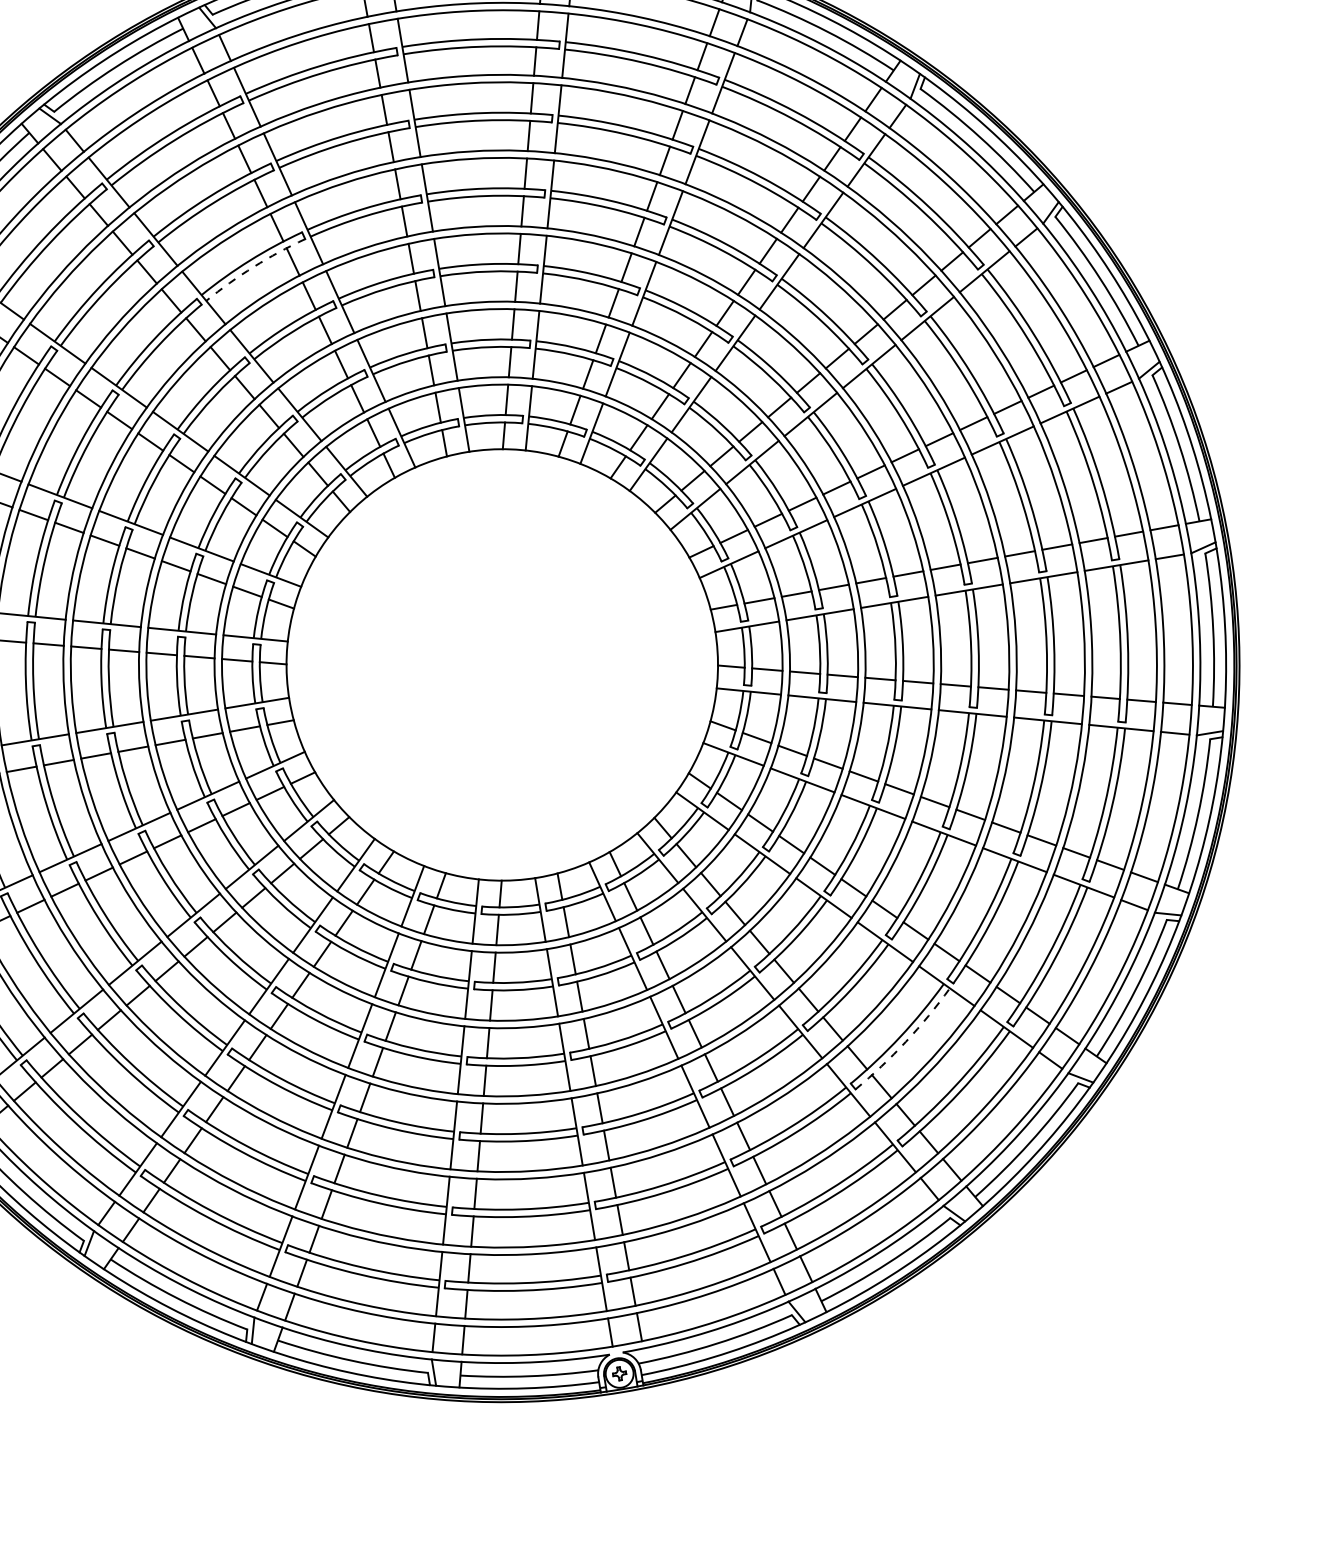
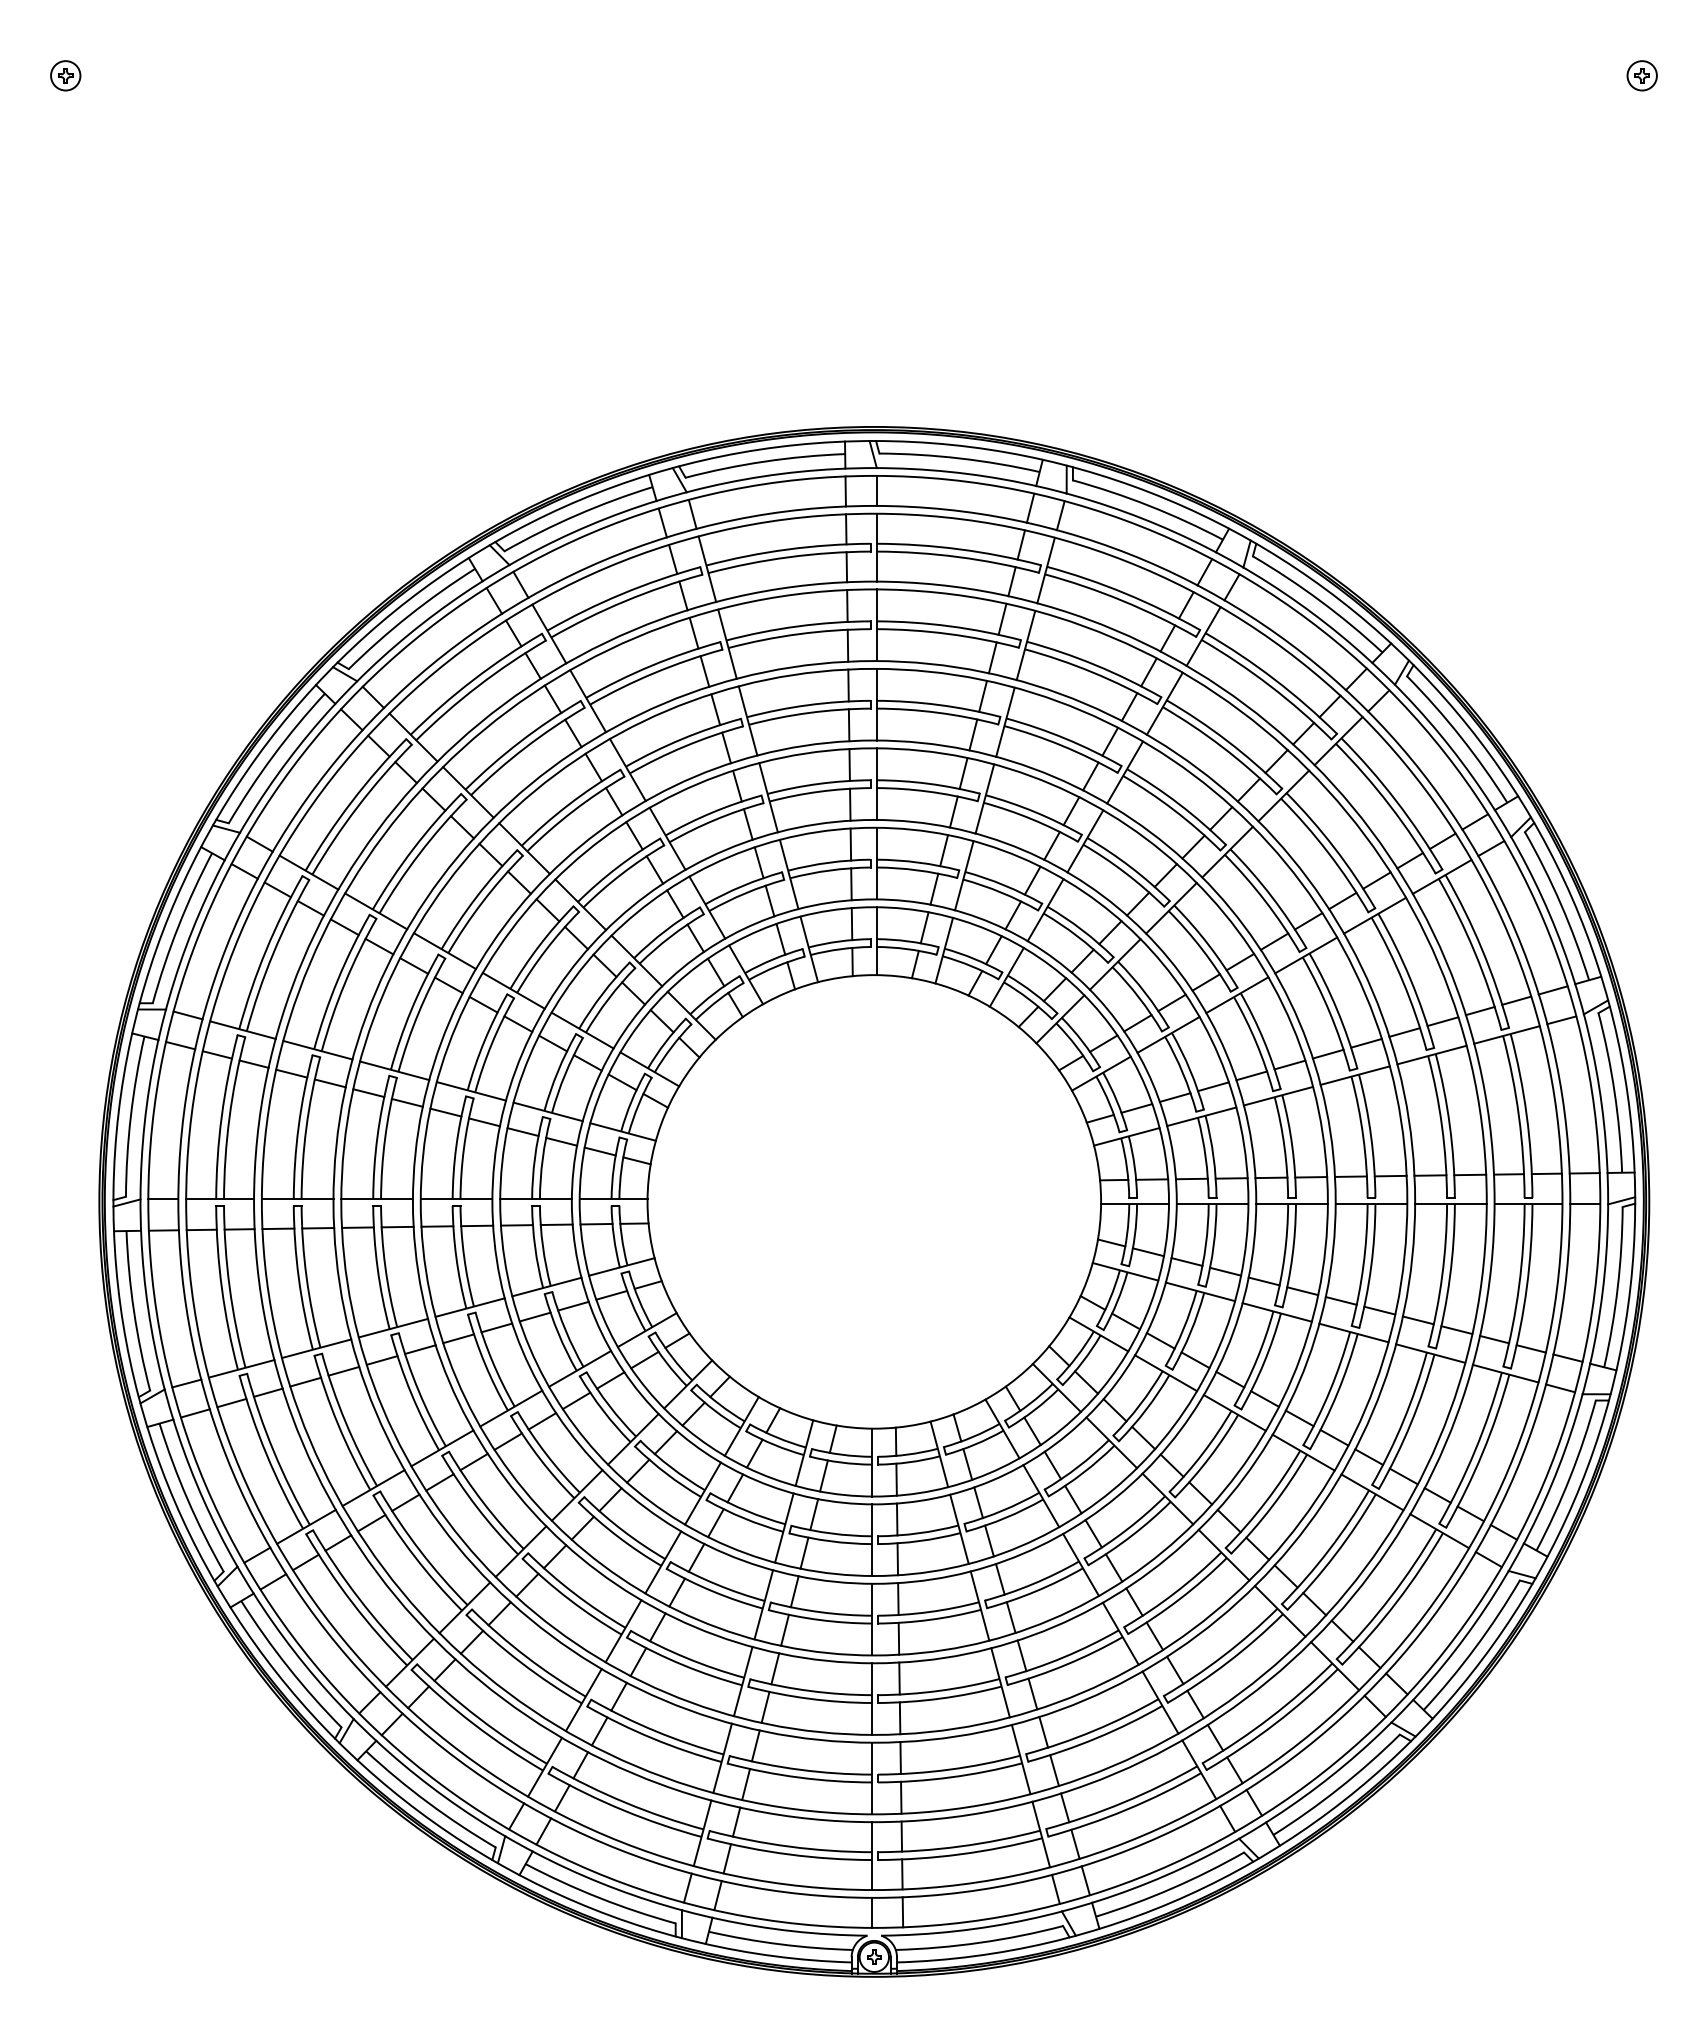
arc: (253, 267) -> (684, 746), dashed -> solid
arc: (906, 1042) -> (1228, 1662), dashed -> solid

